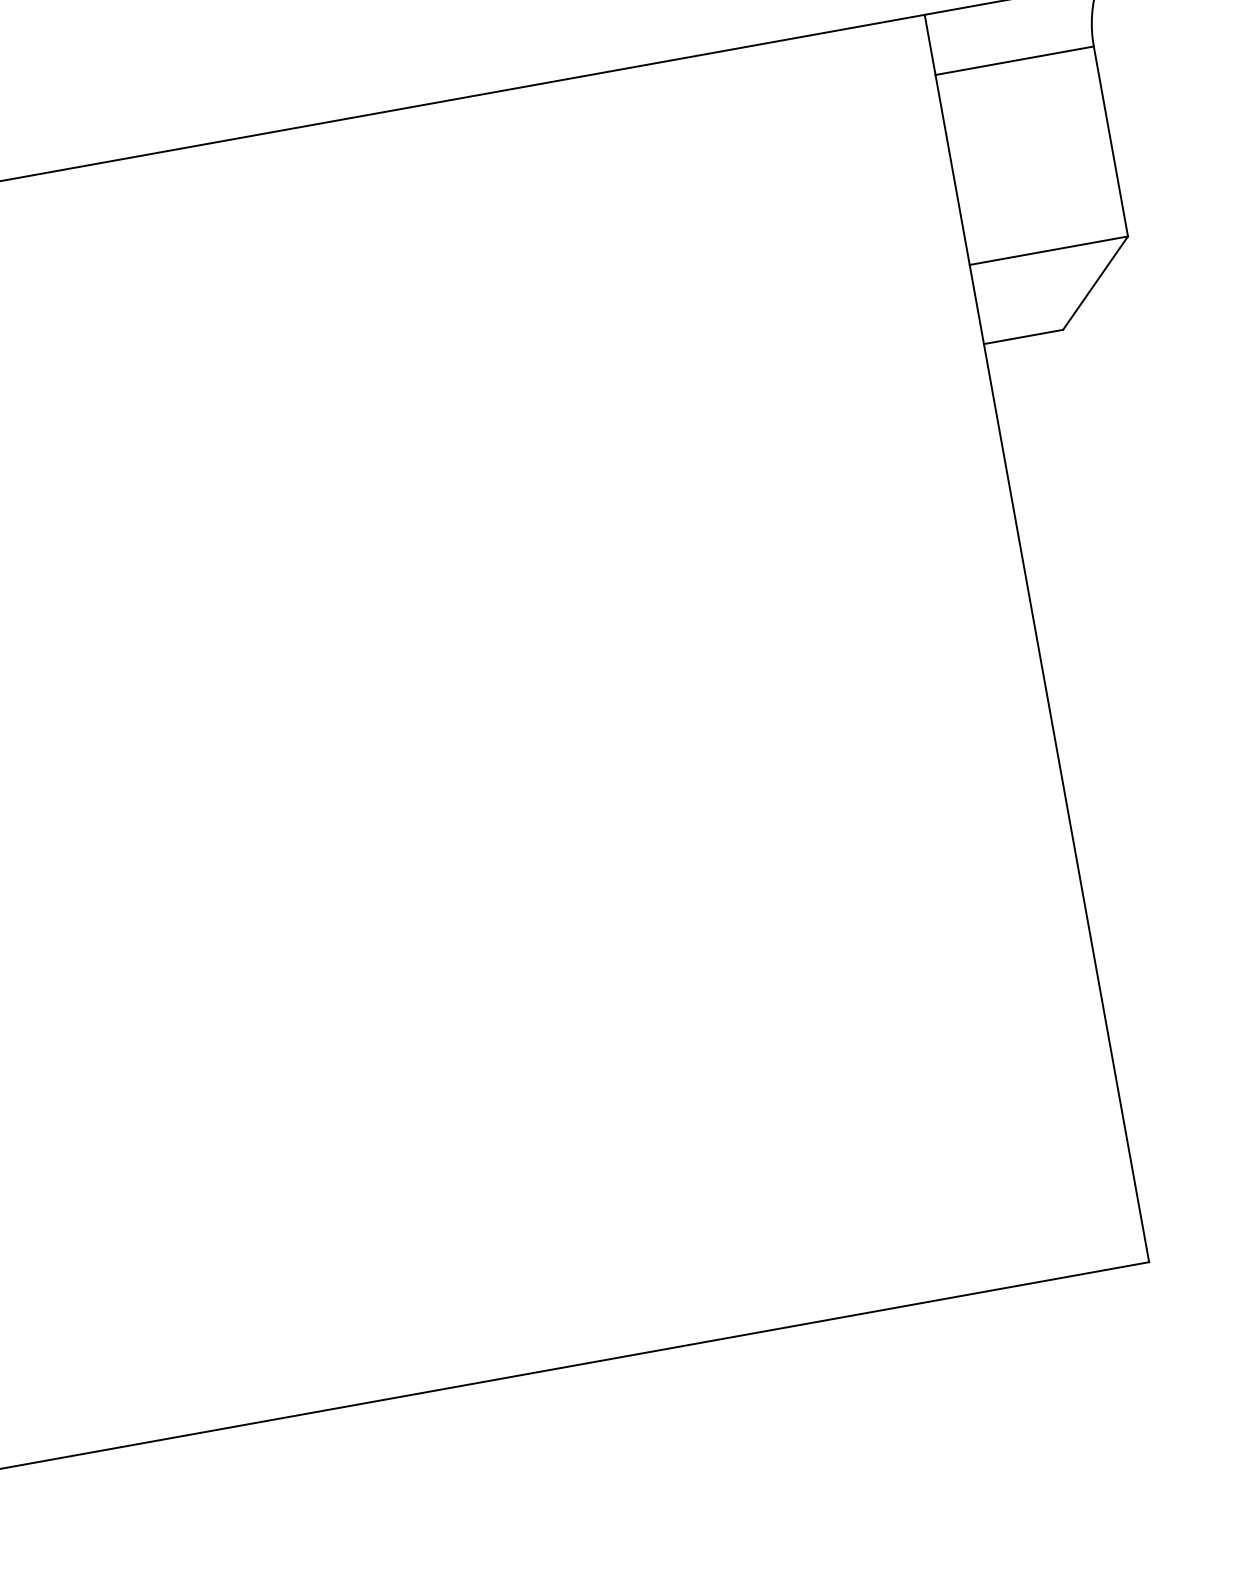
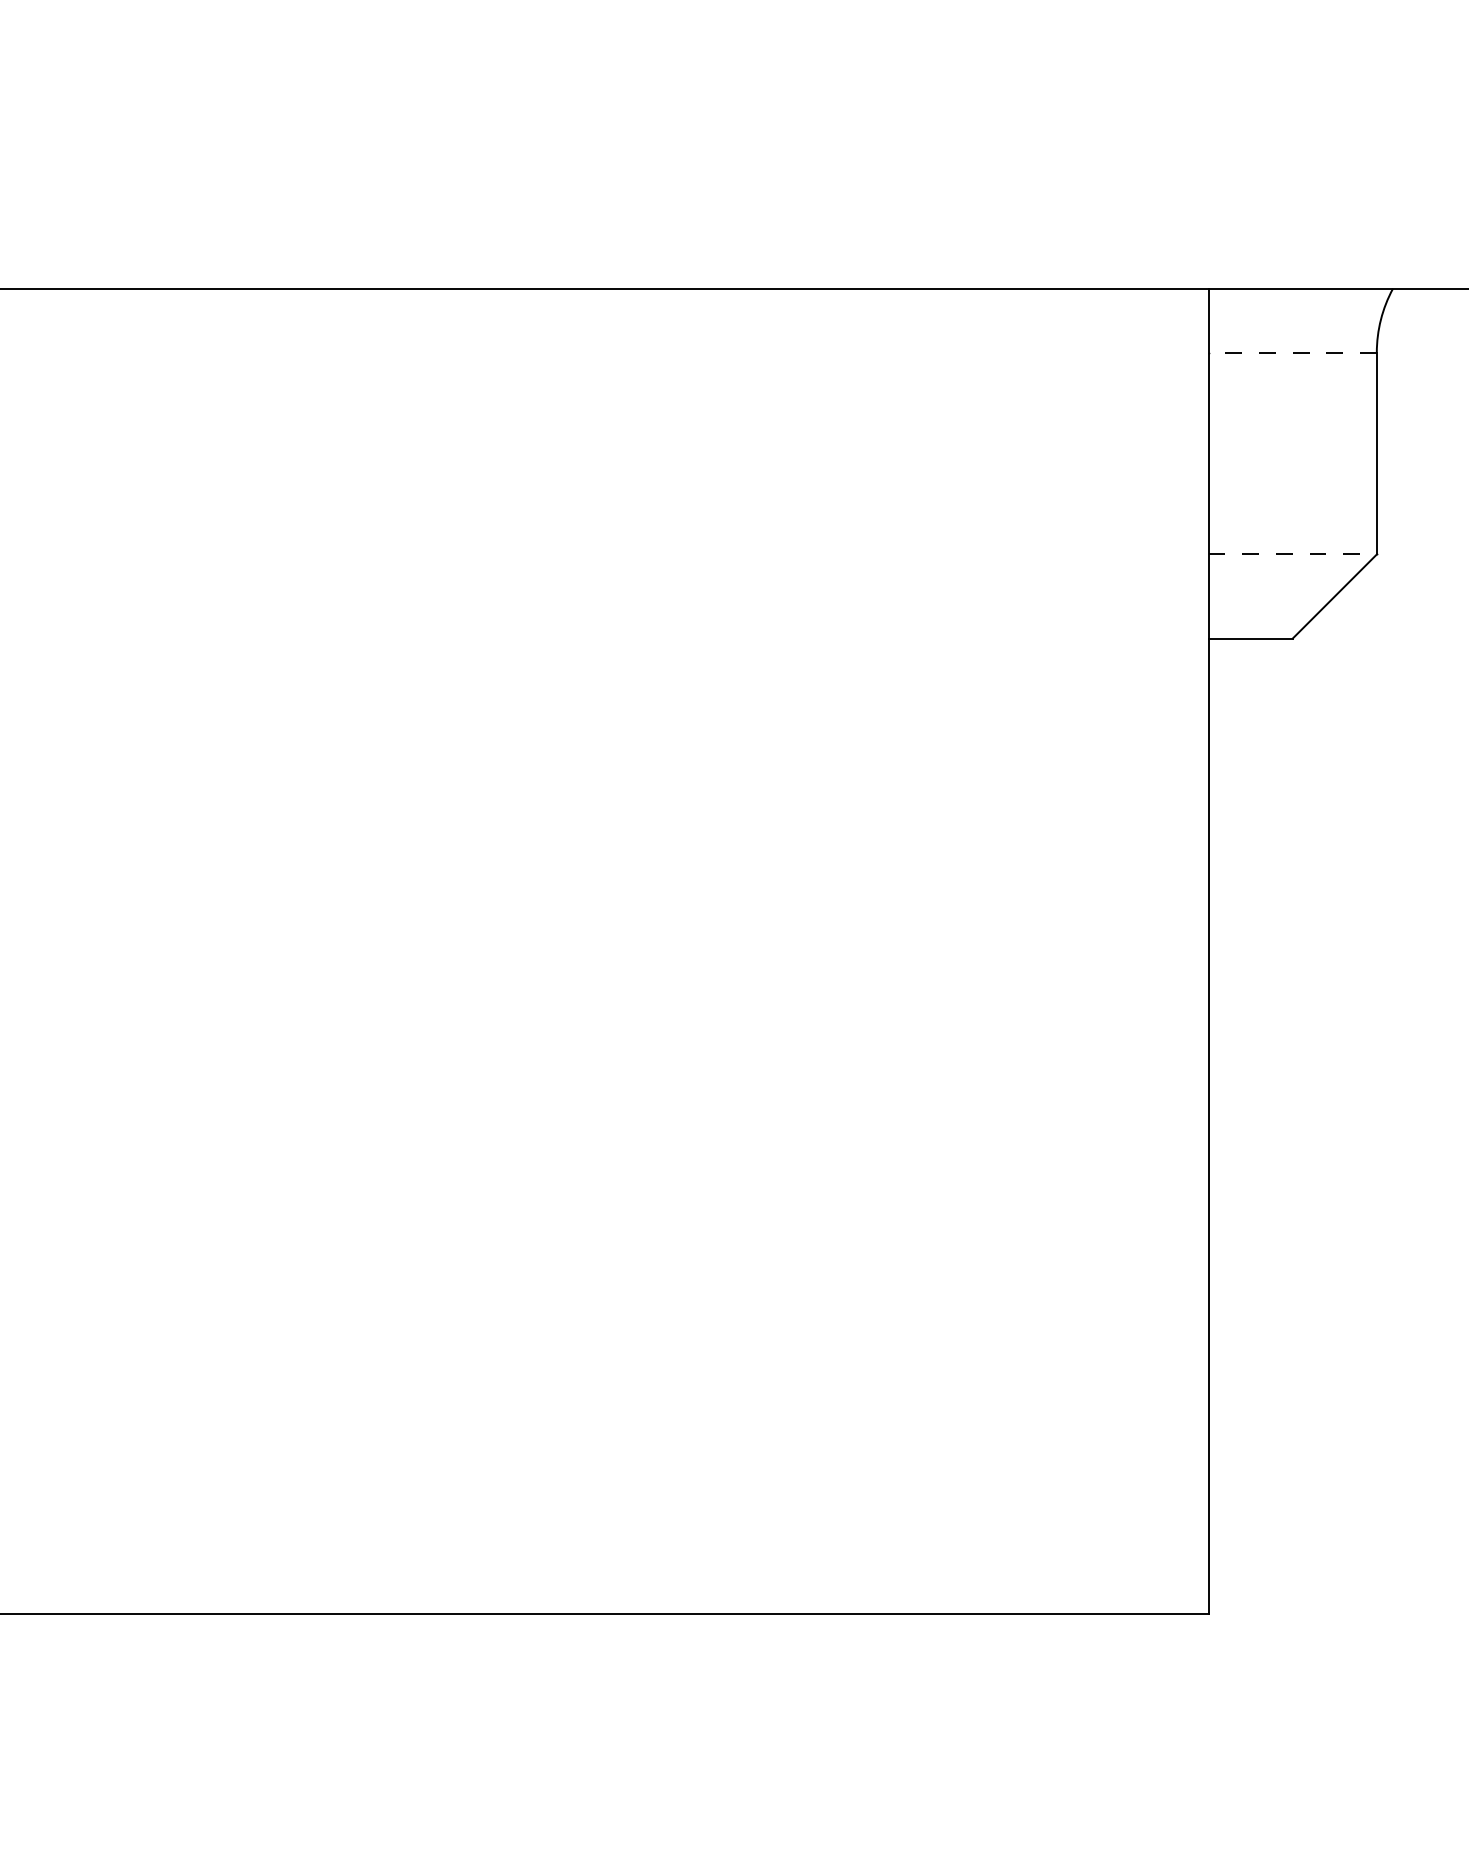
line: (1014, 60) -> (1292, 352), solid -> dashed
line: (1049, 250) -> (1293, 554), solid -> dashed

